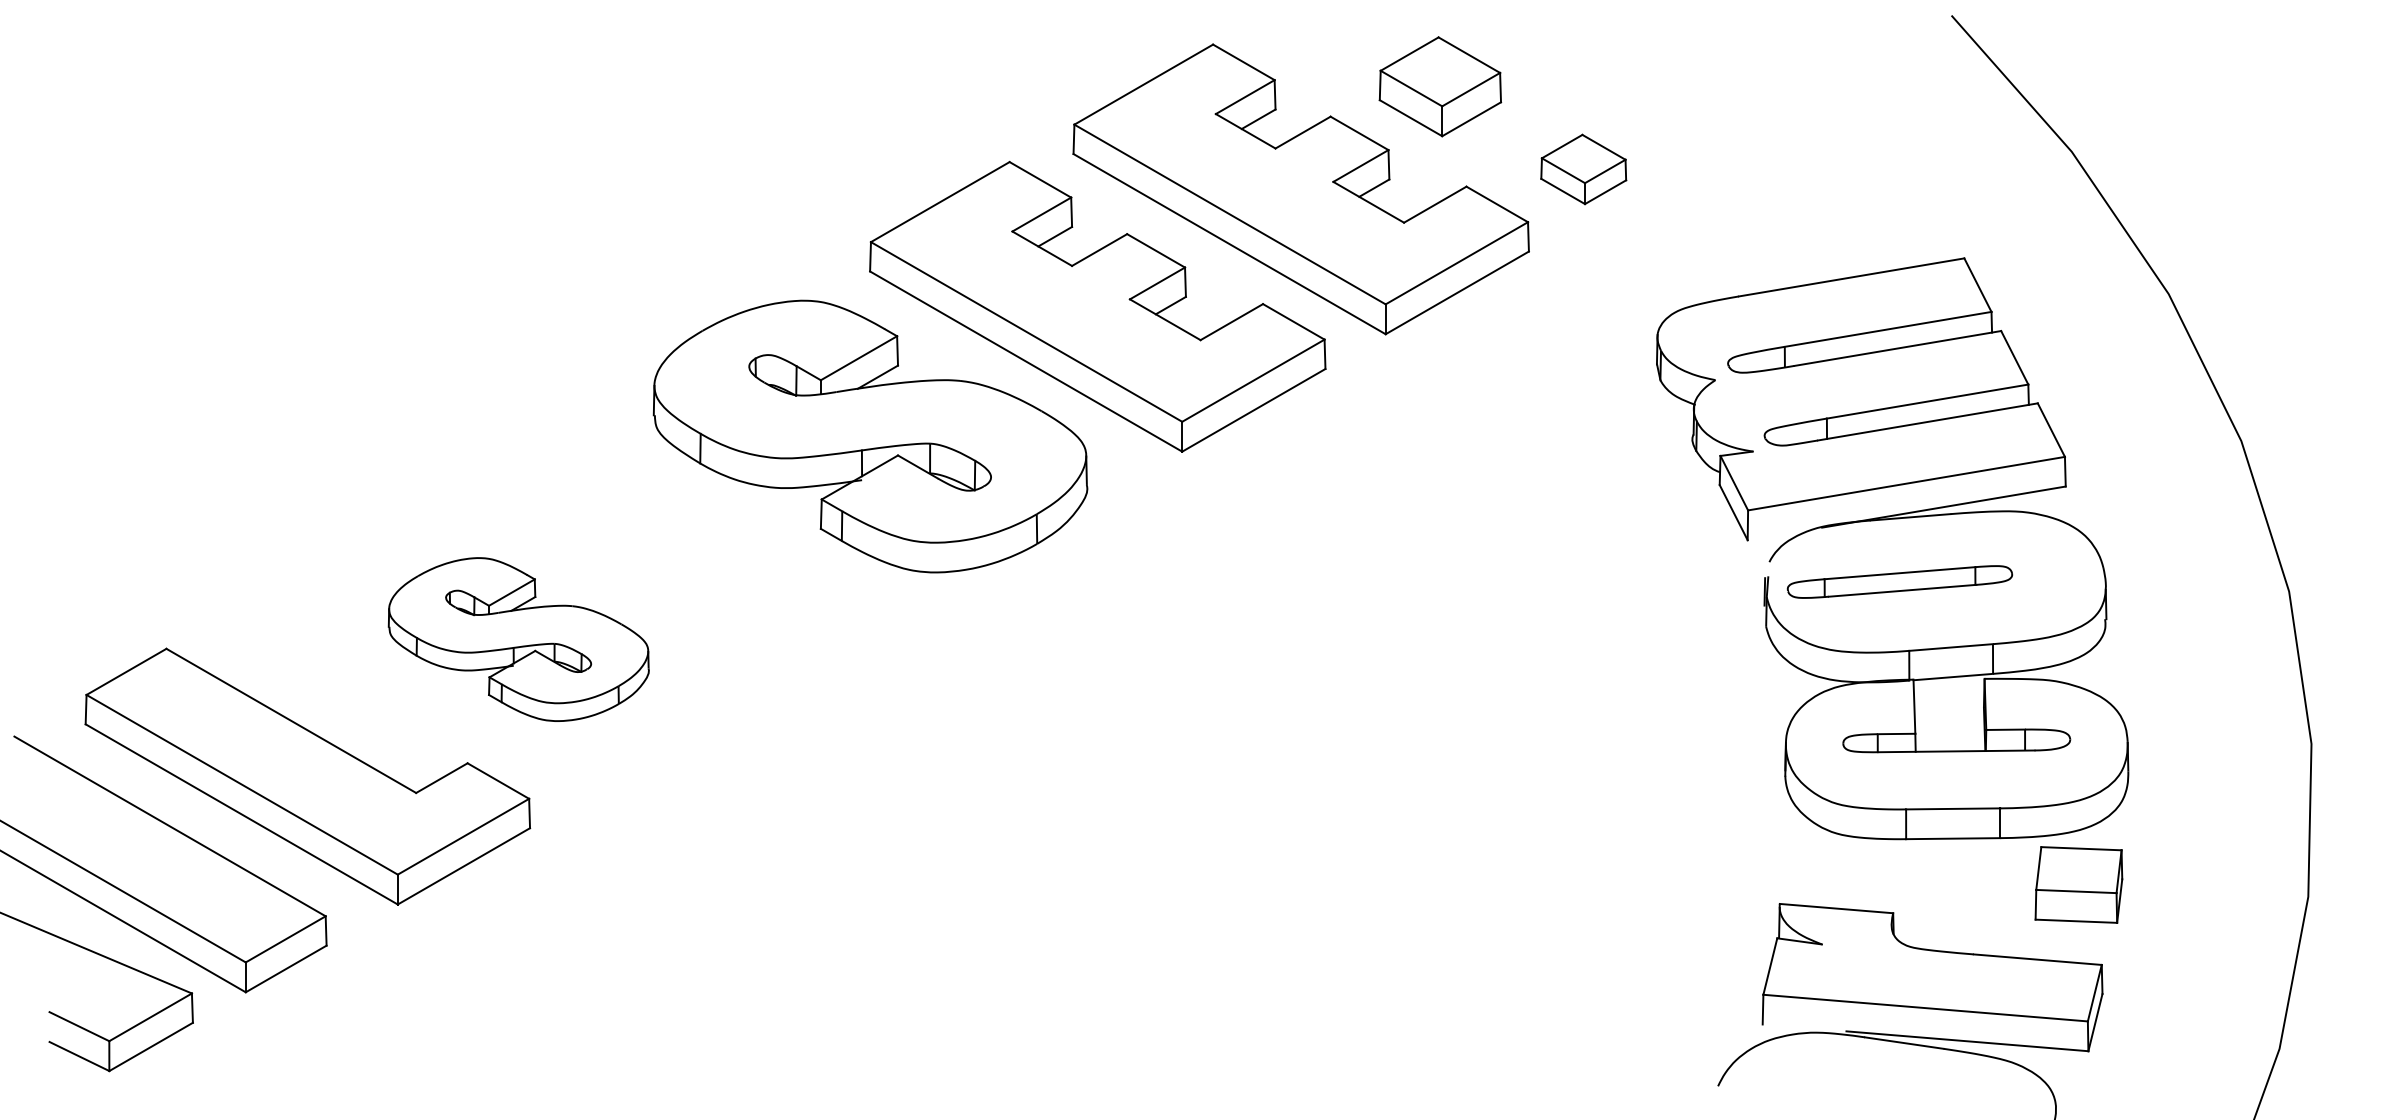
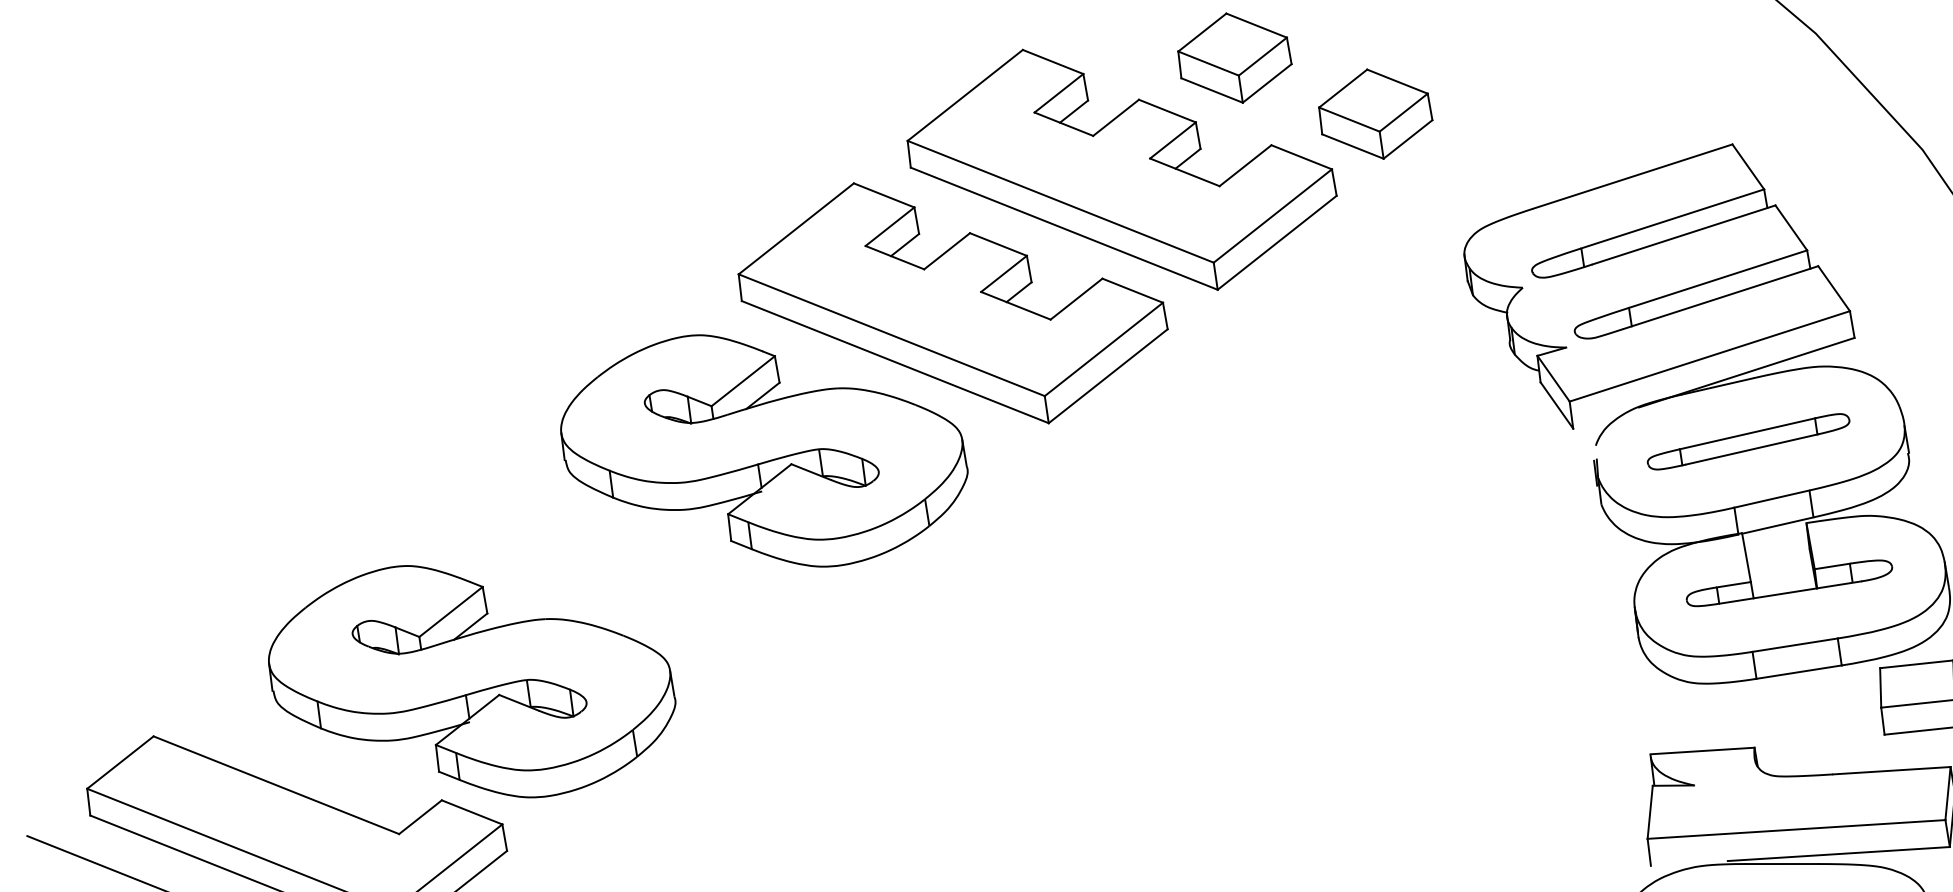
part: (1583, 169) -> (1375, 114), size x1.43
part: (1899, 581) -> (1748, 441), moved
part: (518, 639) -> (471, 681), size x1.67

